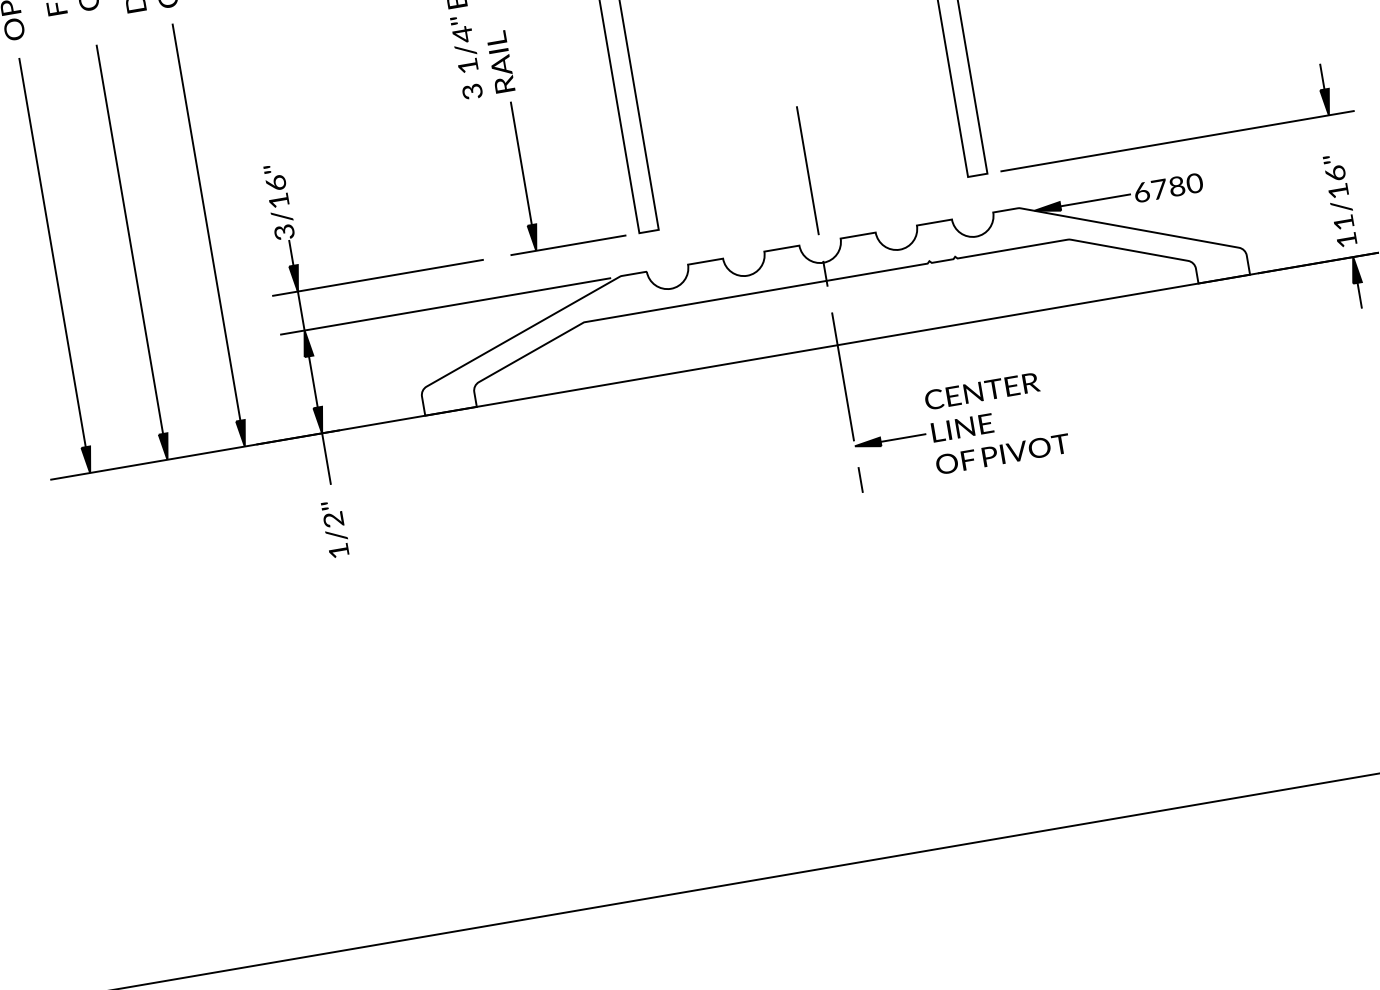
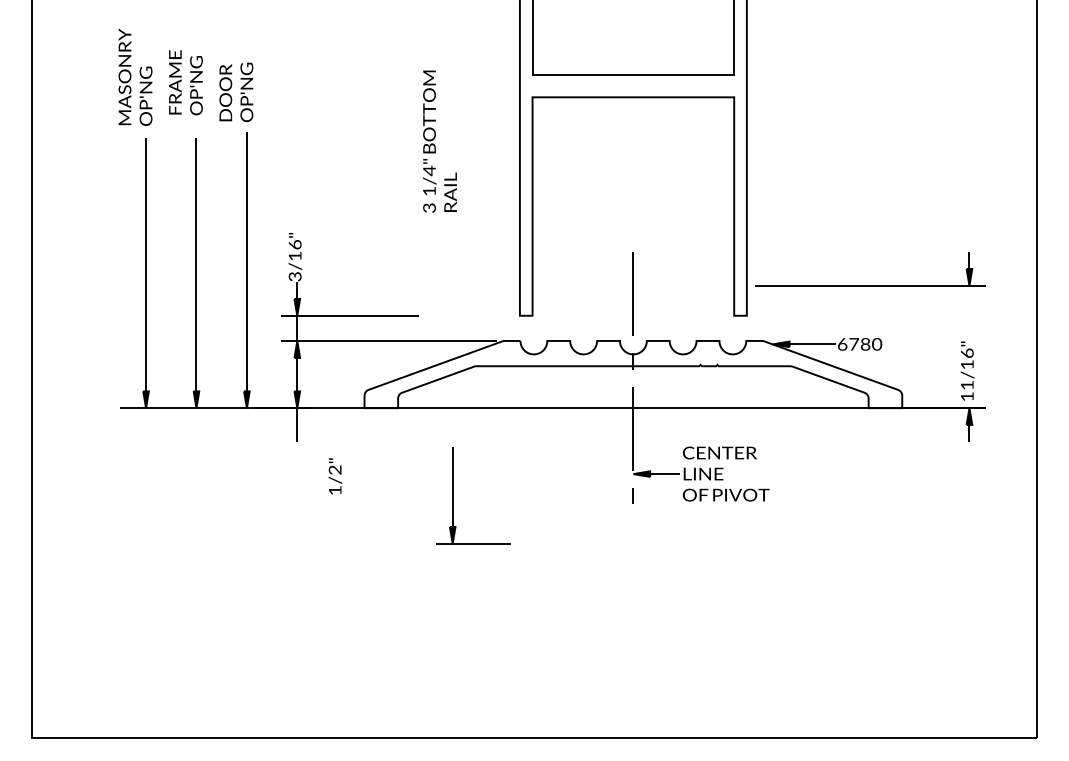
part: (1177, 140) -> (870, 285), moved
part: (524, 176) -> (453, 495), moved
text: (335, 529) -> (335, 476), moved

